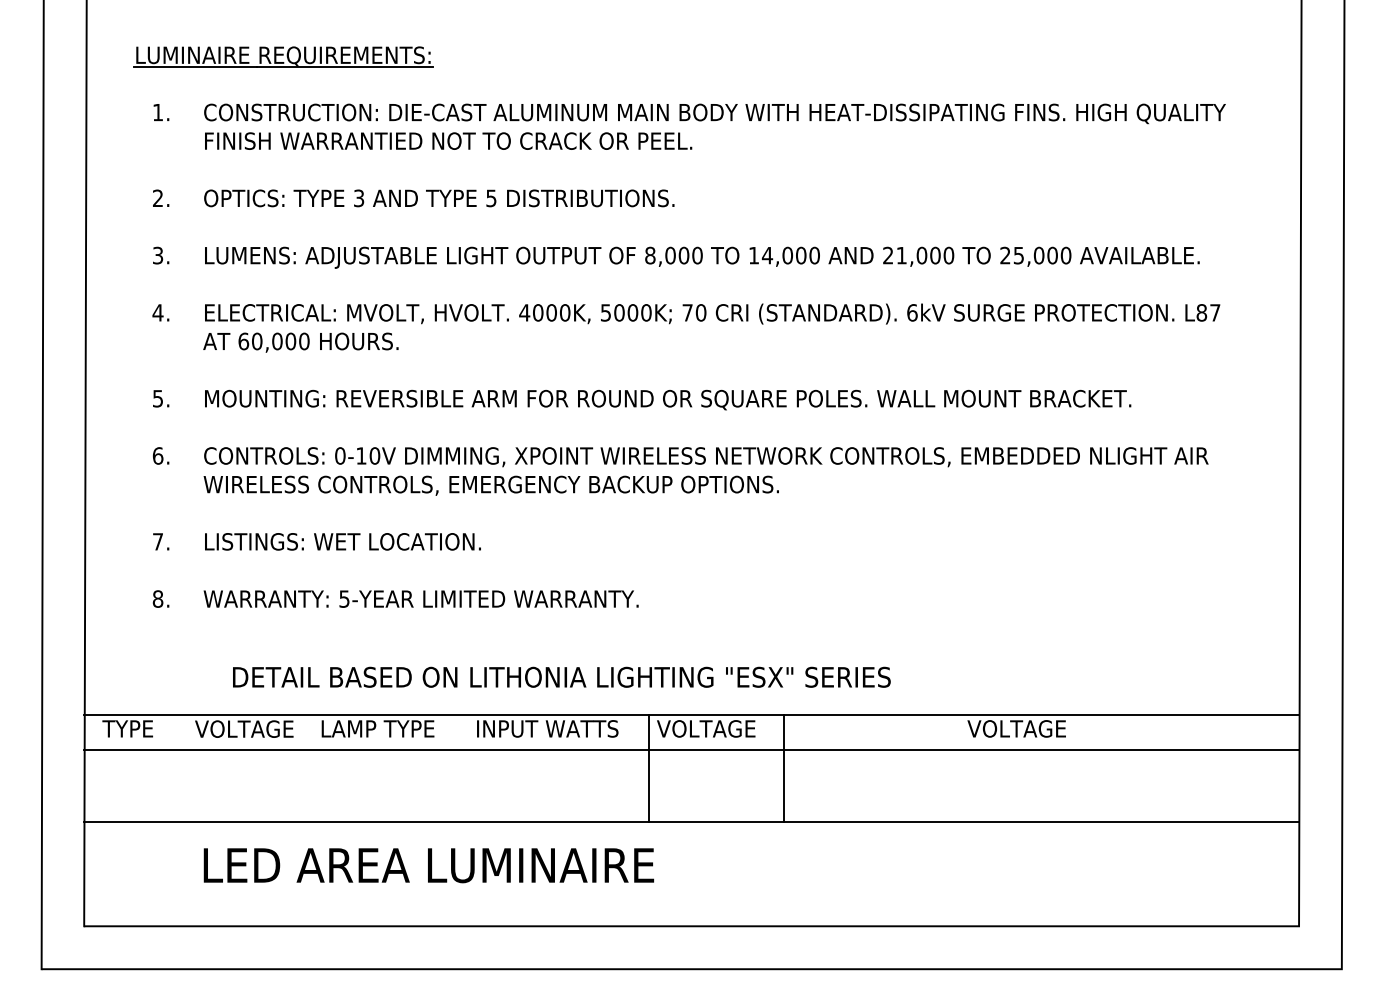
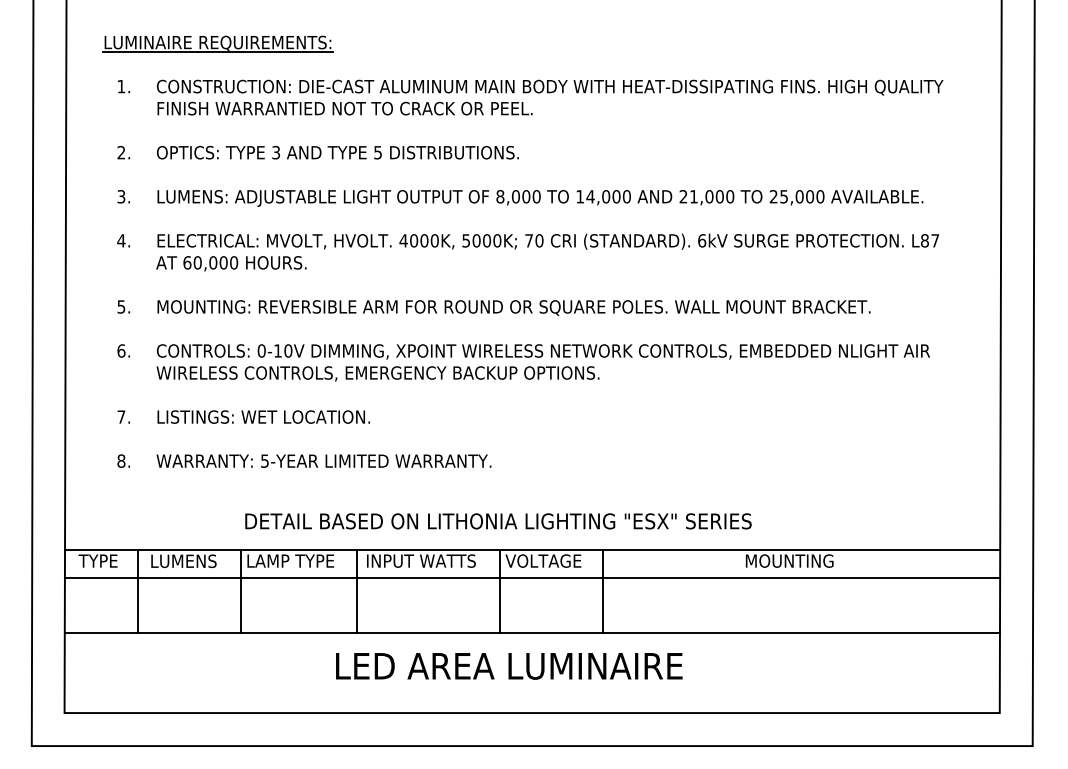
text: (561, 676) -> (498, 520), moved
text: (244, 728) -> (187, 560), VOLTAGE -> LUMENS
text: (1025, 728) -> (789, 560), VOLTAGE -> MOUNTING
line: (180, 767) -> (138, 590), added
line: (312, 767) -> (240, 590), added
line: (463, 767) -> (356, 590), added
text: (428, 865) -> (508, 666), moved

